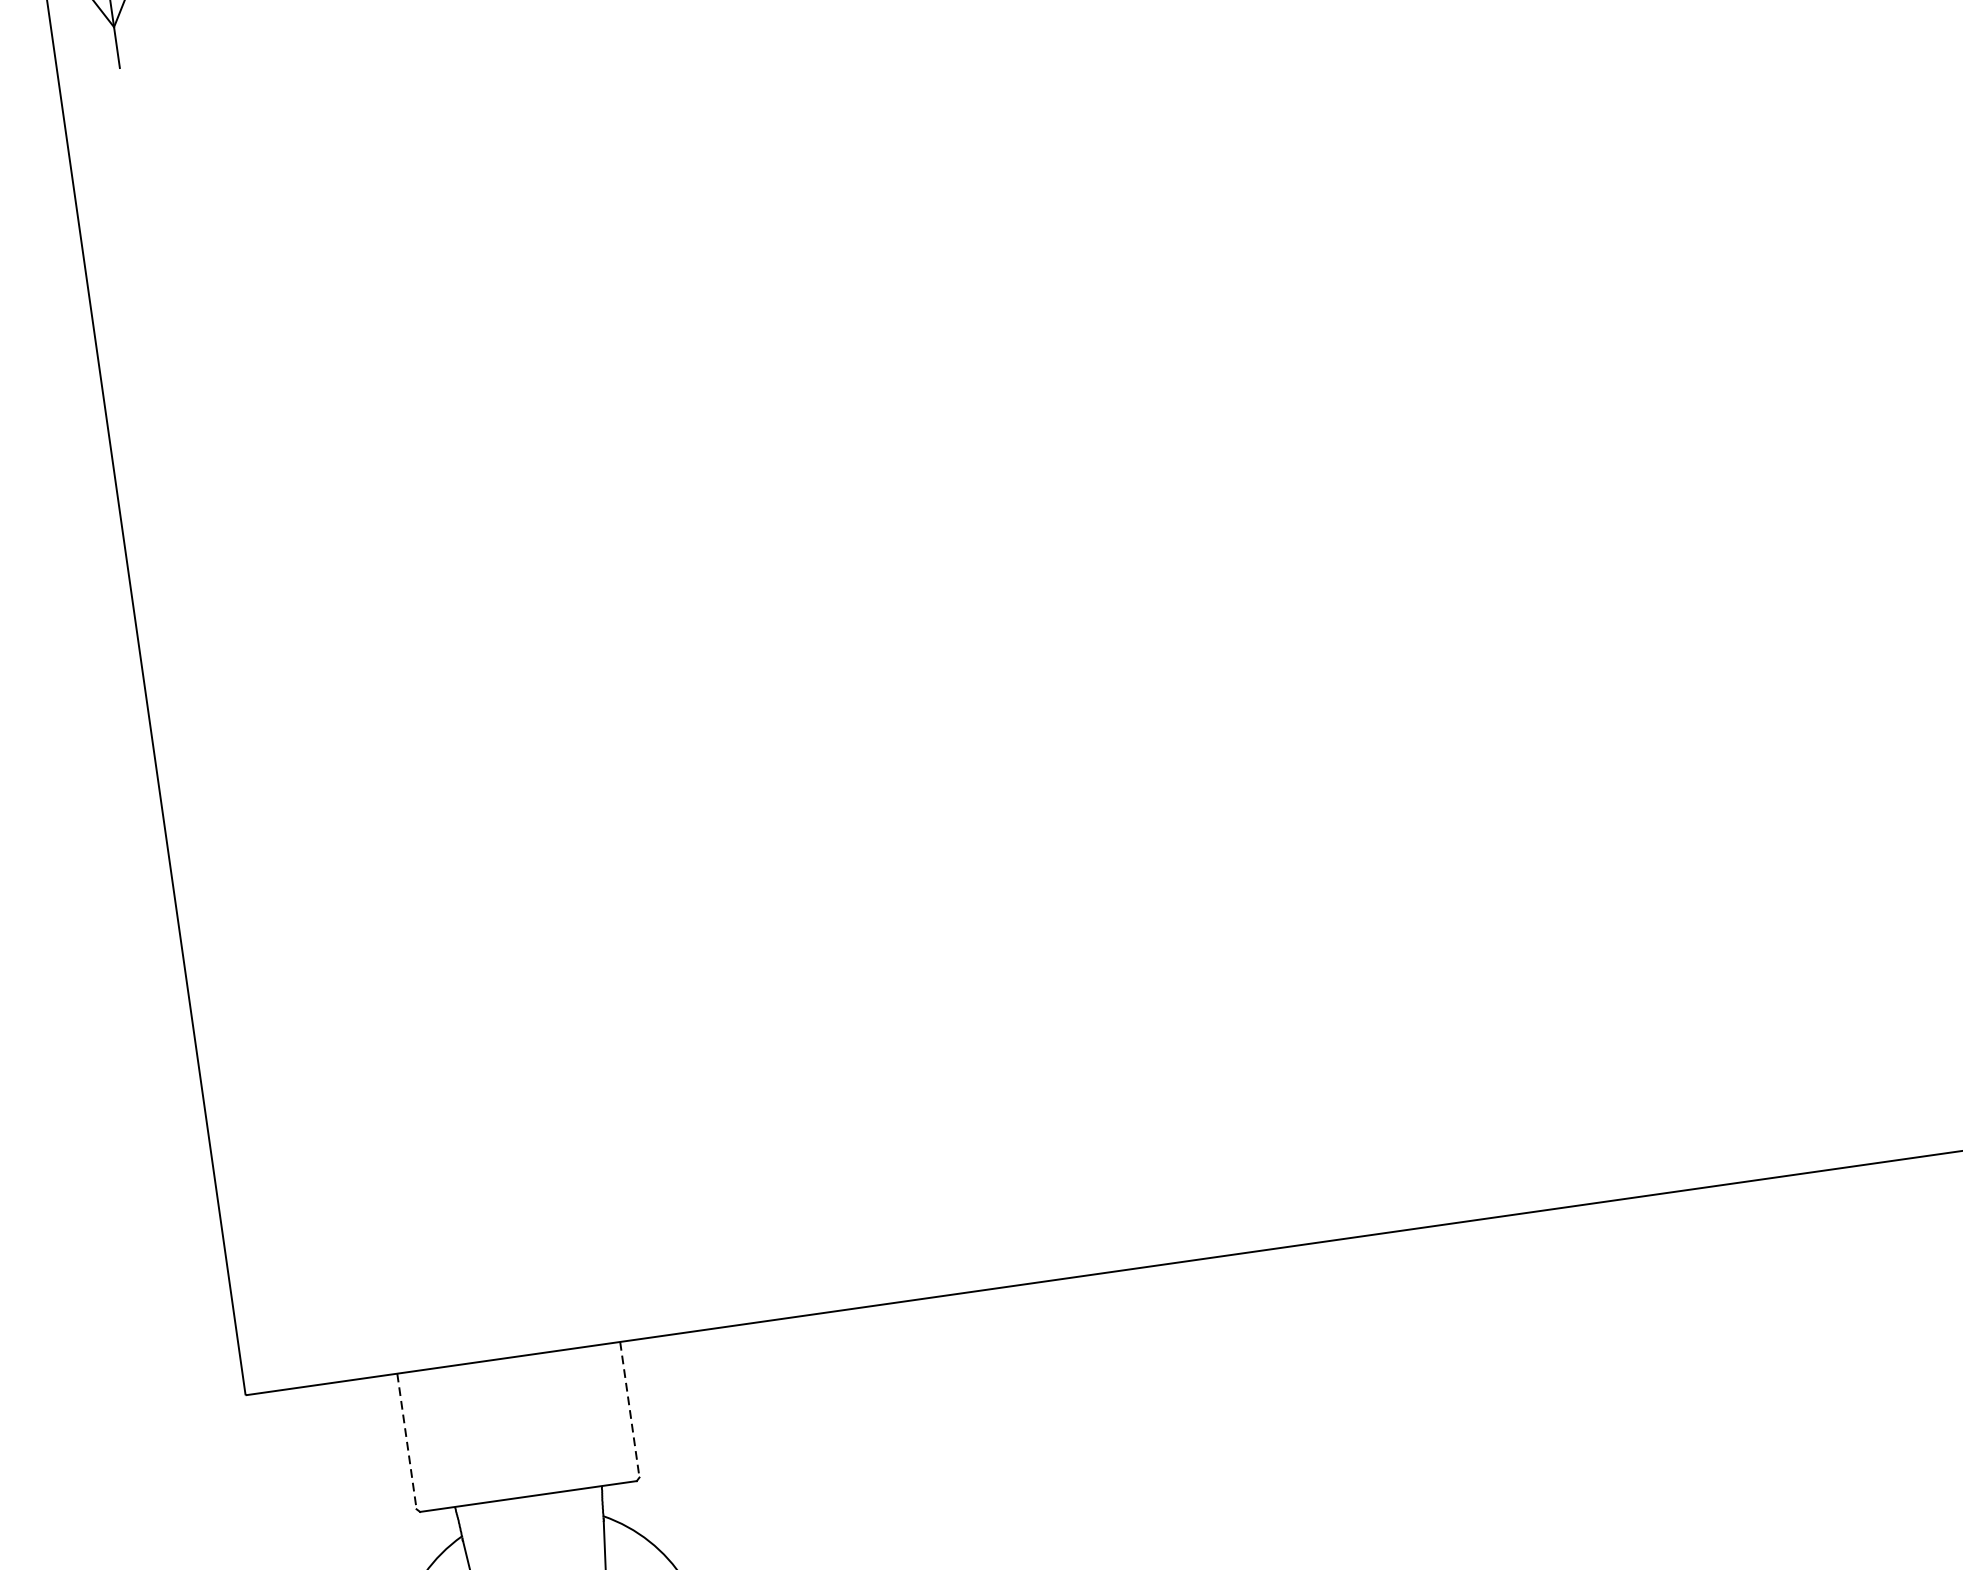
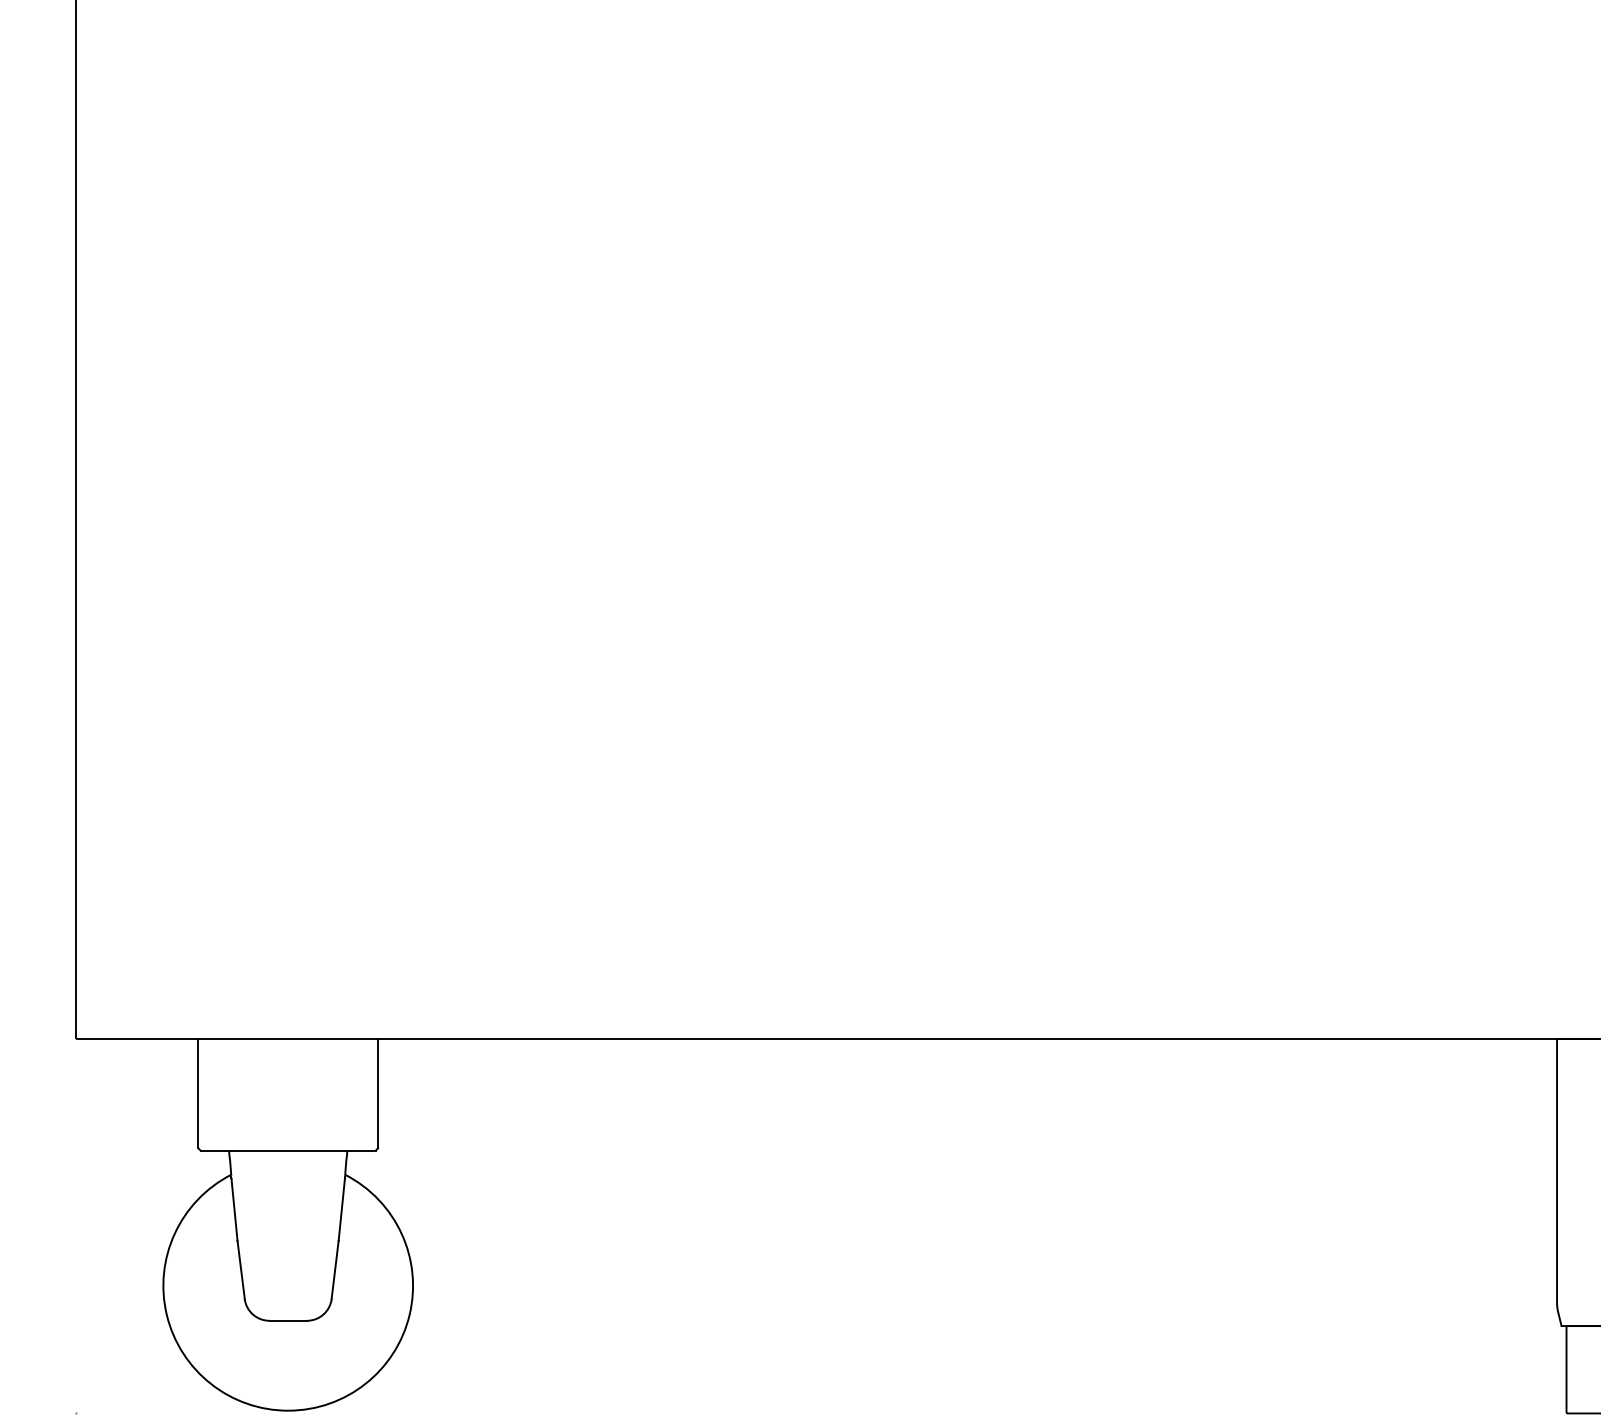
line: (630, 1409) -> (378, 1093), dashed -> solid
line: (407, 1441) -> (198, 1093), dashed -> solid

